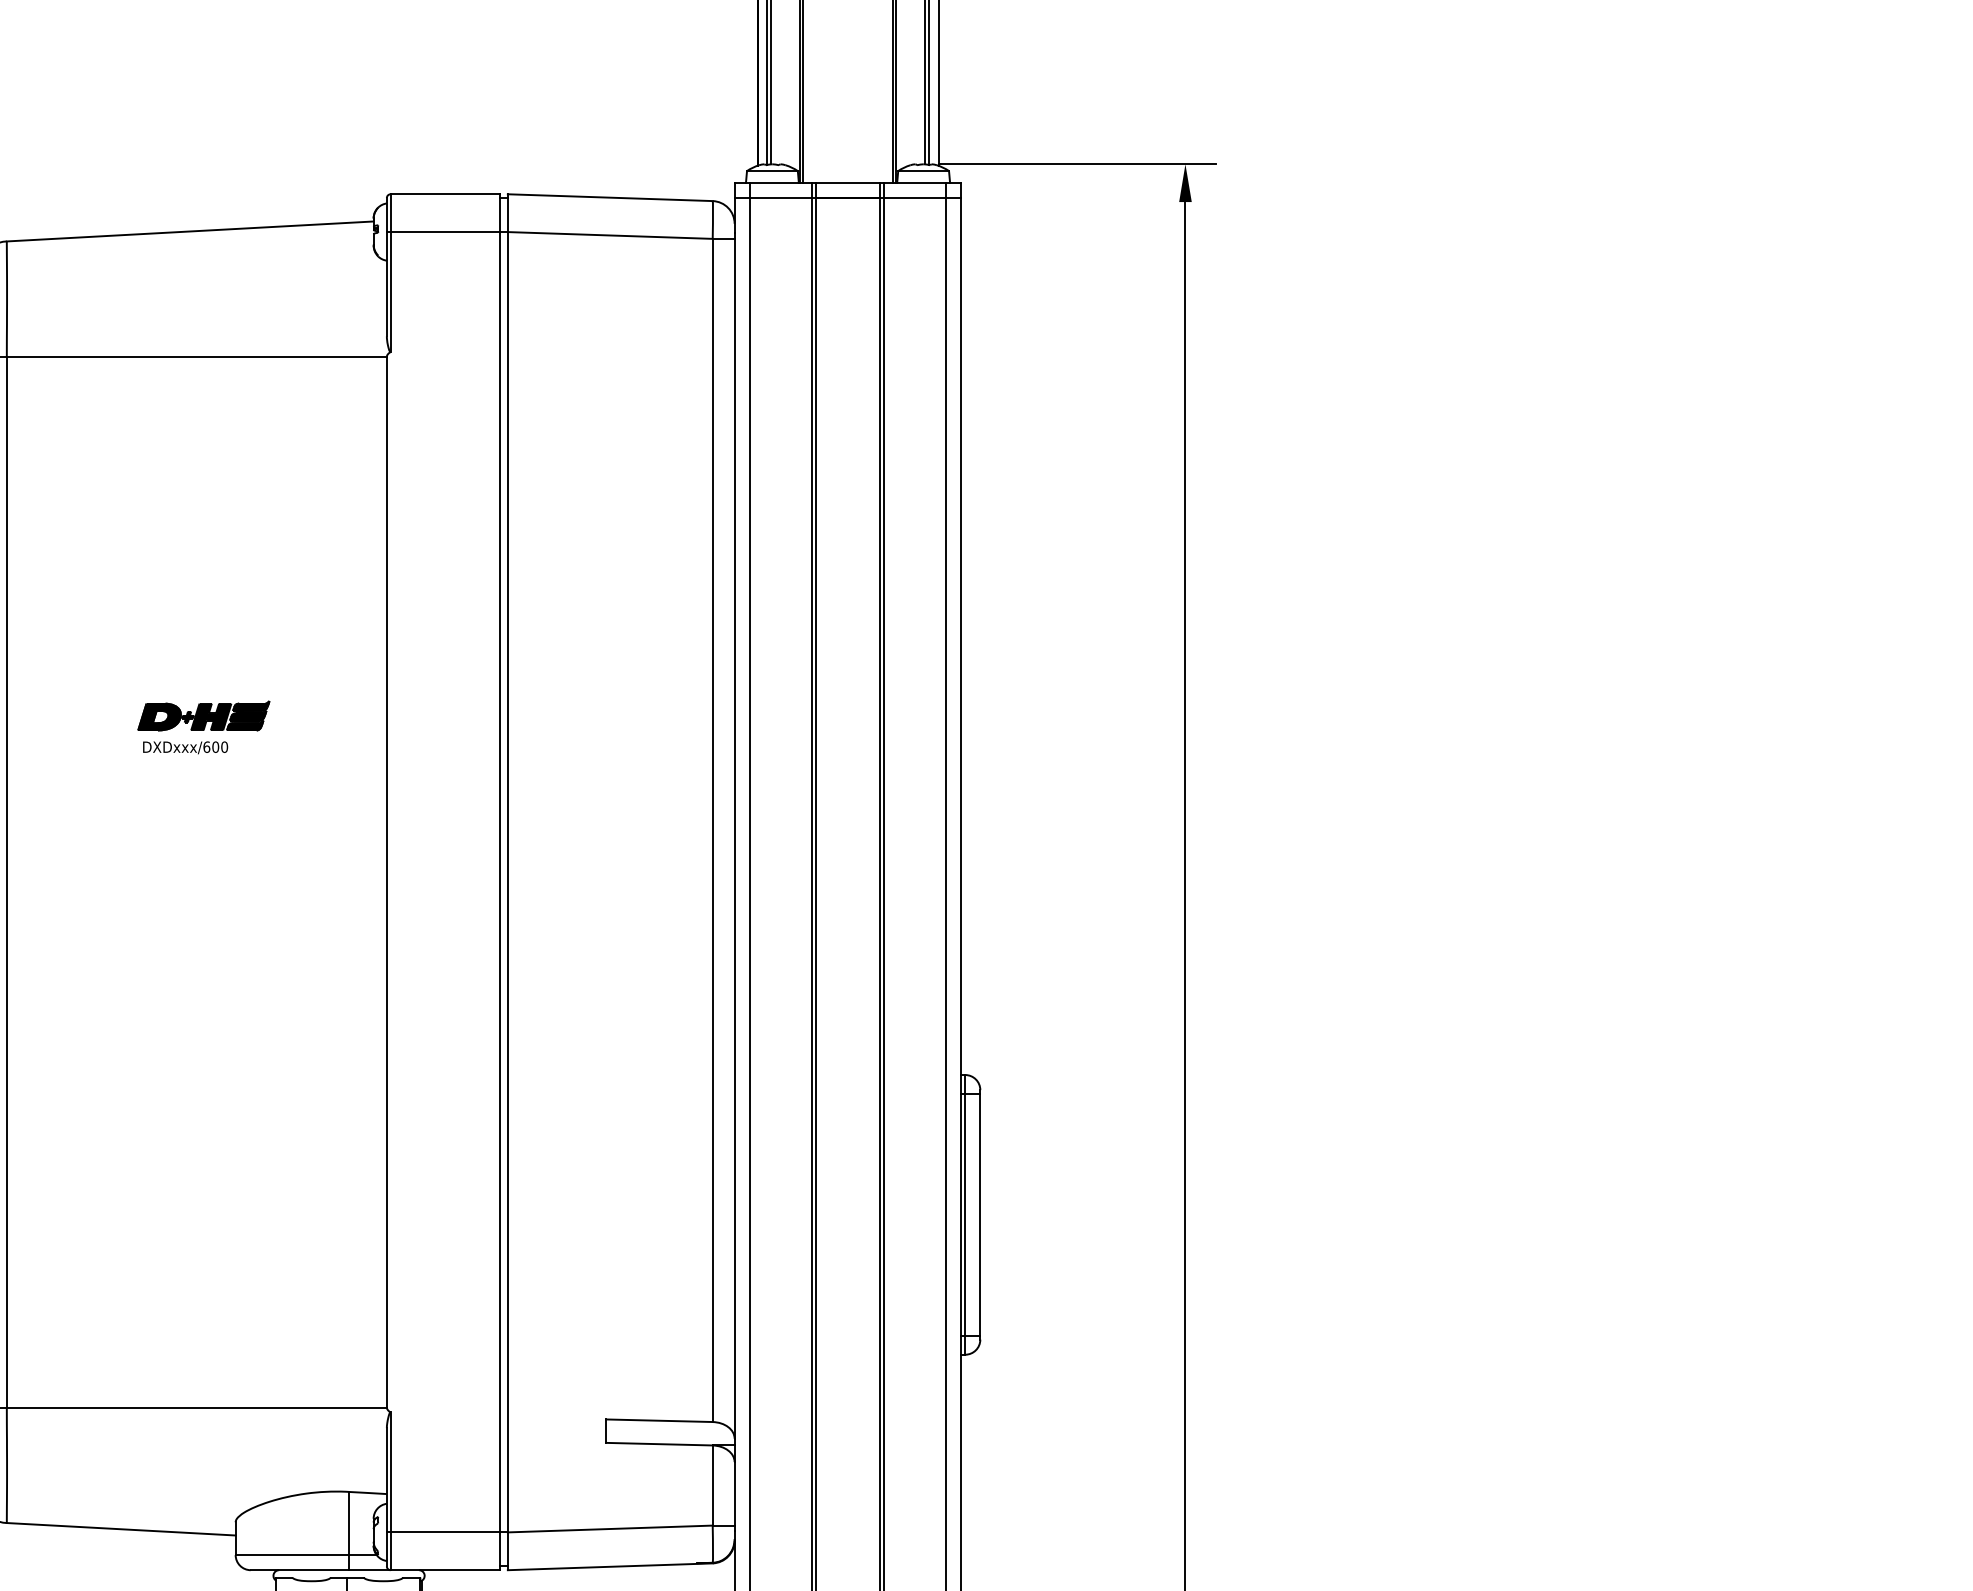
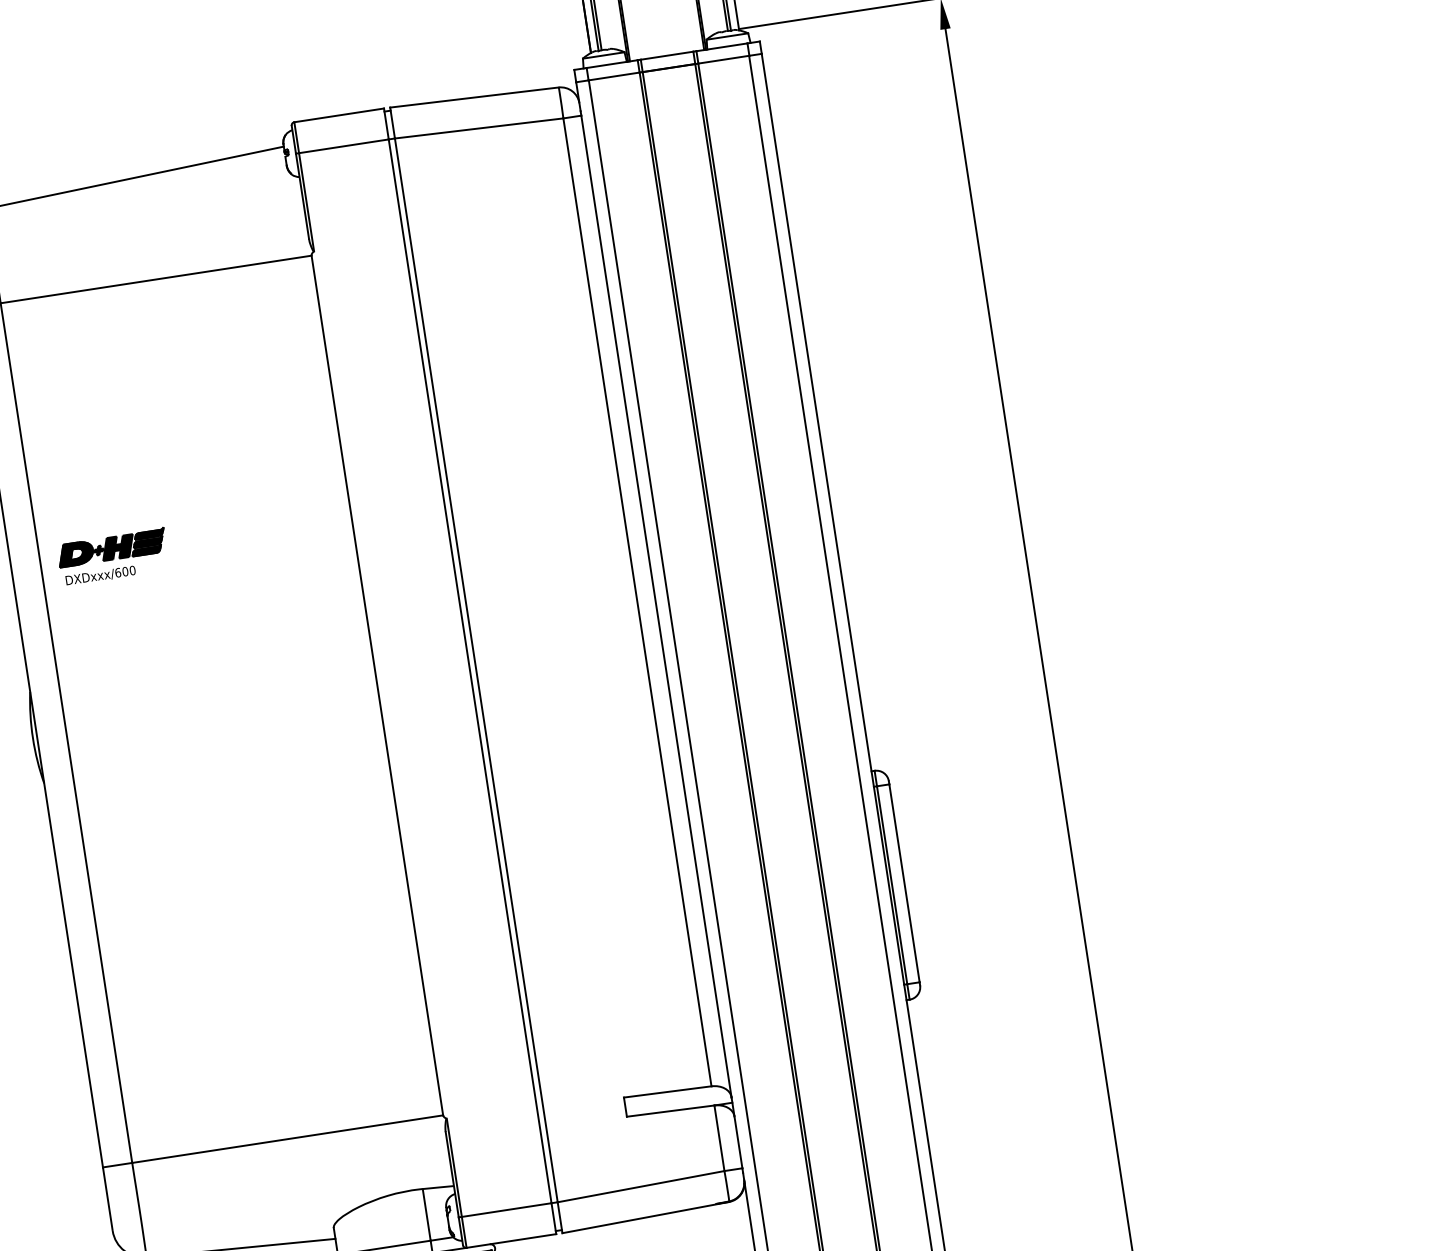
part: (203, 727) -> (112, 557), moved

